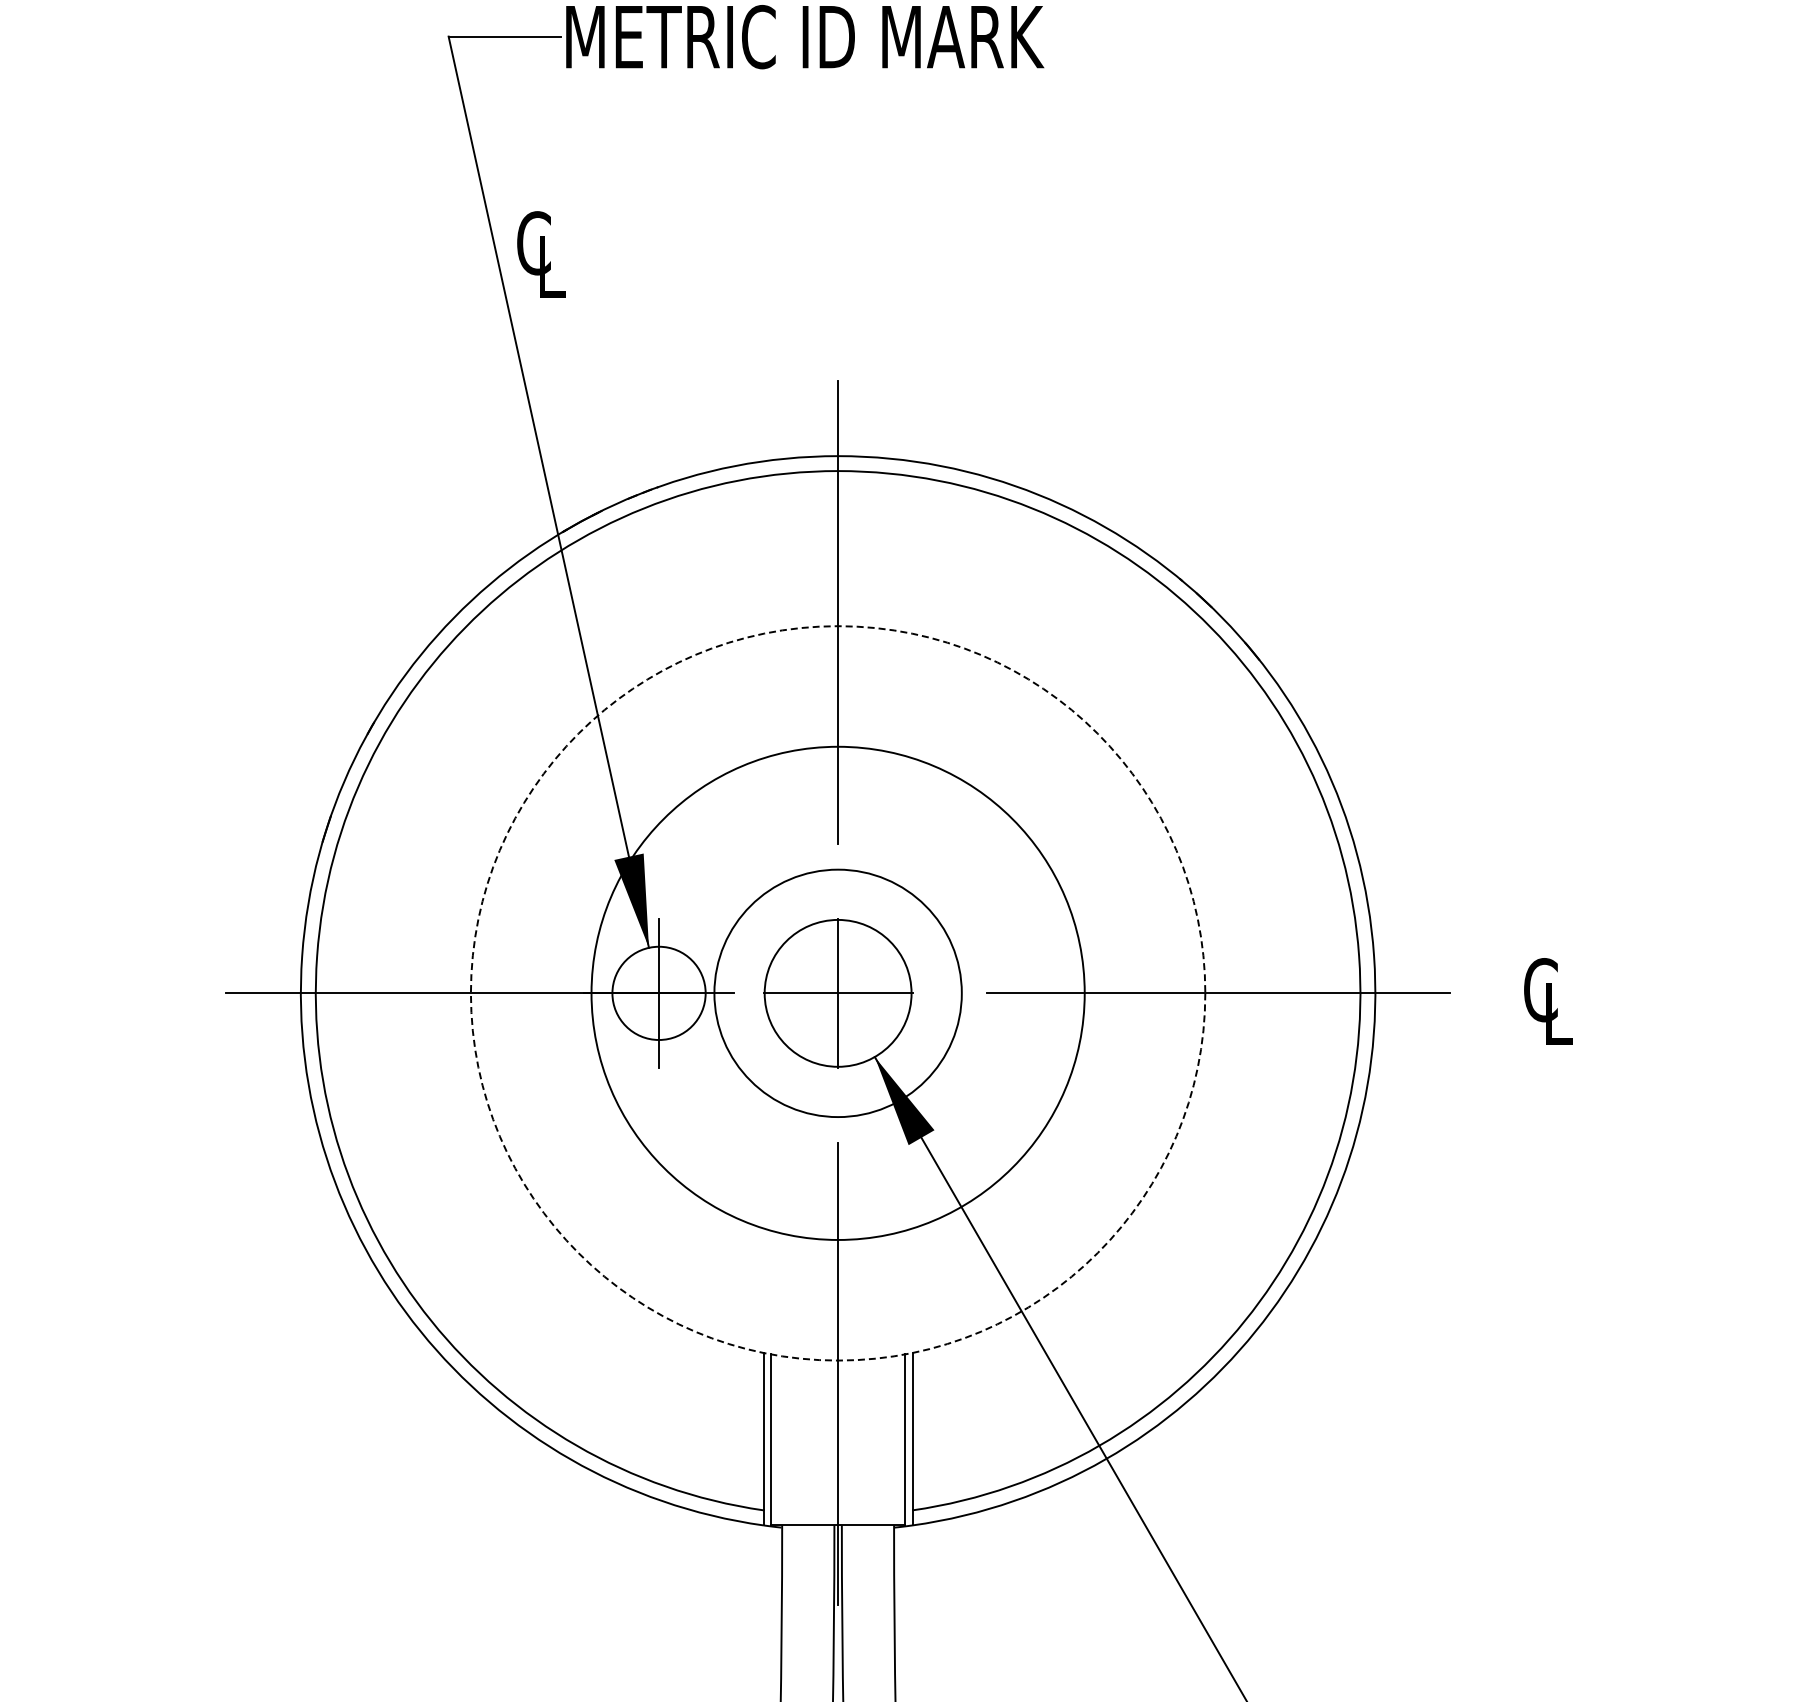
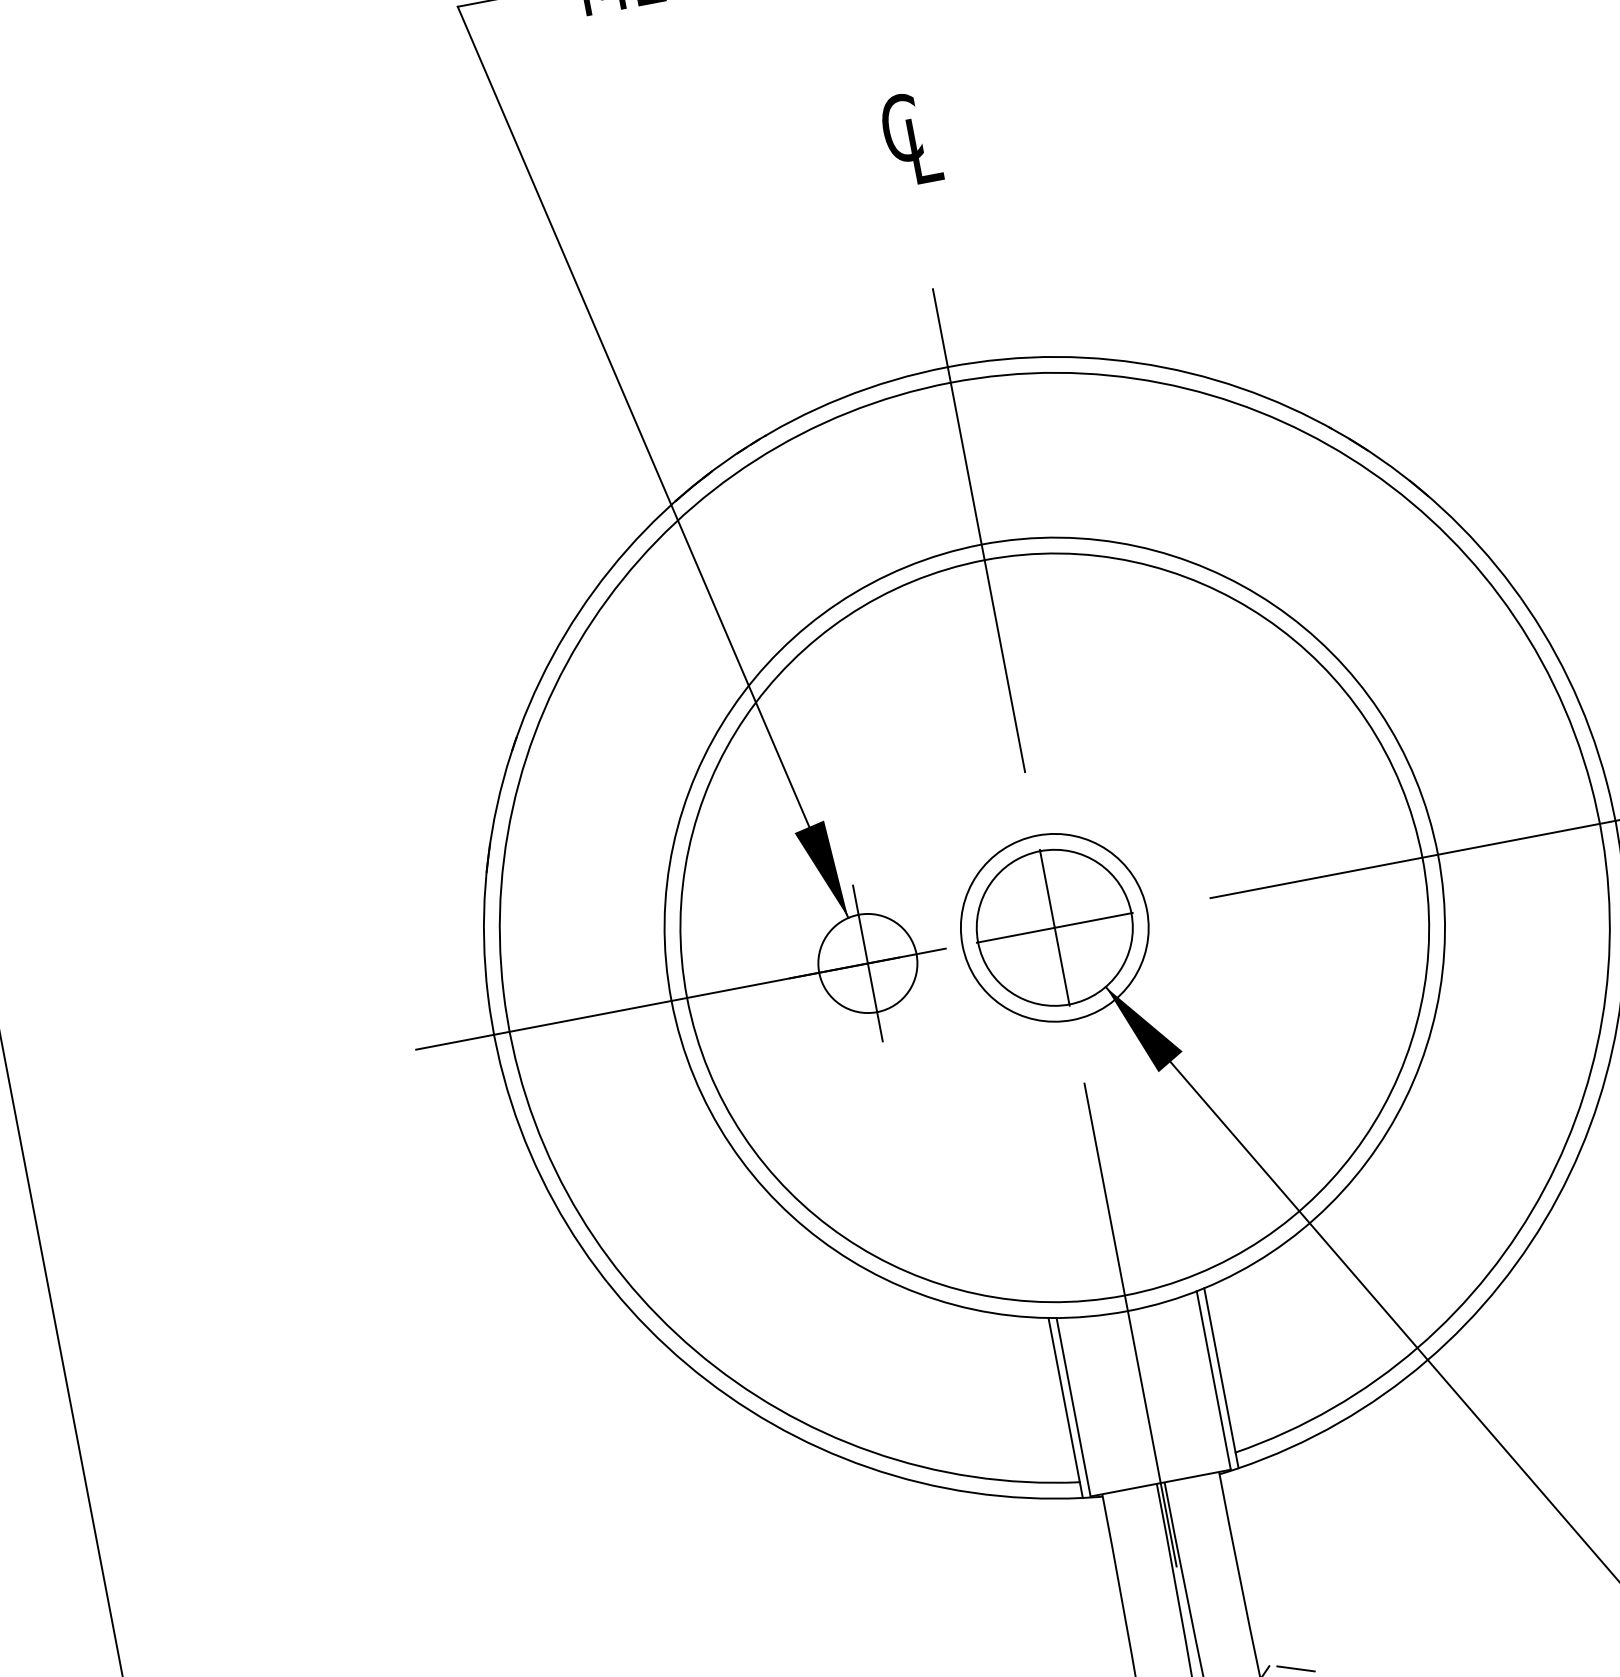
text: (541, 254) -> (911, 138), moved
circle: (837, 993) -> (1054, 928), dashed -> solid
circle: (837, 993) -> (1054, 928), size x0.71
circle: (837, 993) -> (1054, 928), size x1.43

